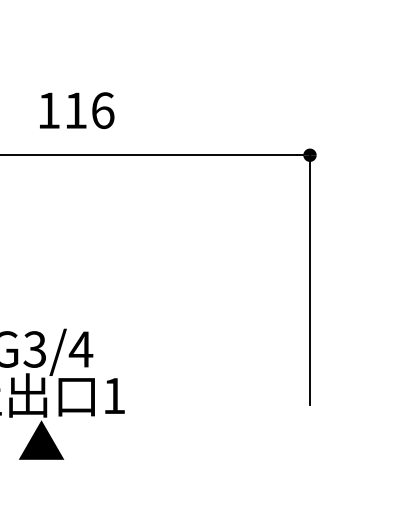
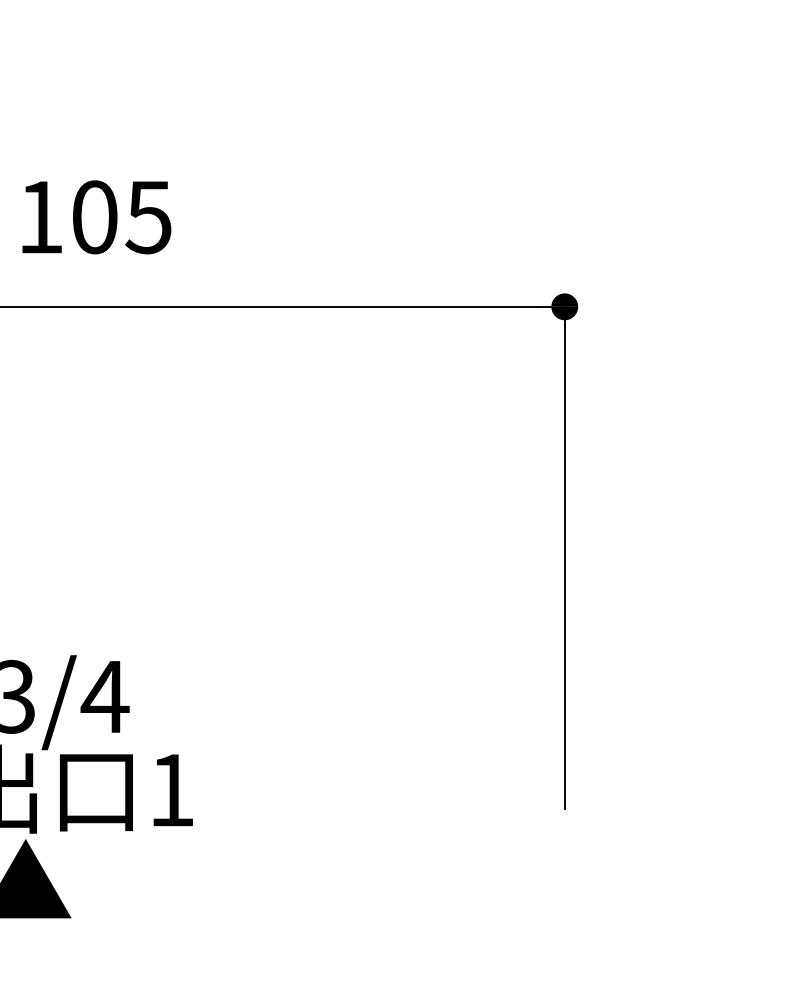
text: (89, 110) -> (122, 217), 116 -> 105

